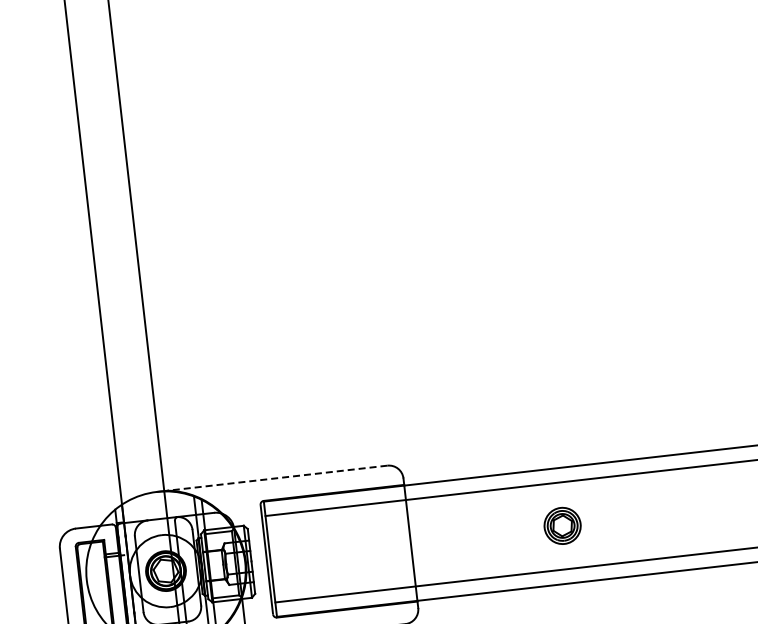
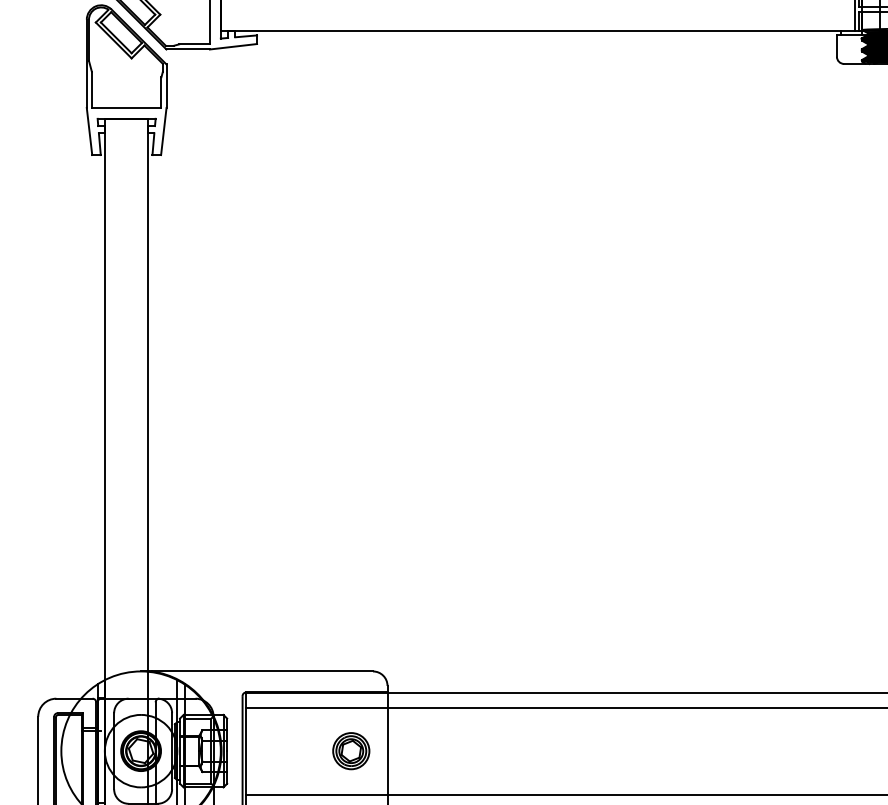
line: (277, 478) -> (262, 671), dashed -> solid
part: (562, 526) -> (351, 751), moved

